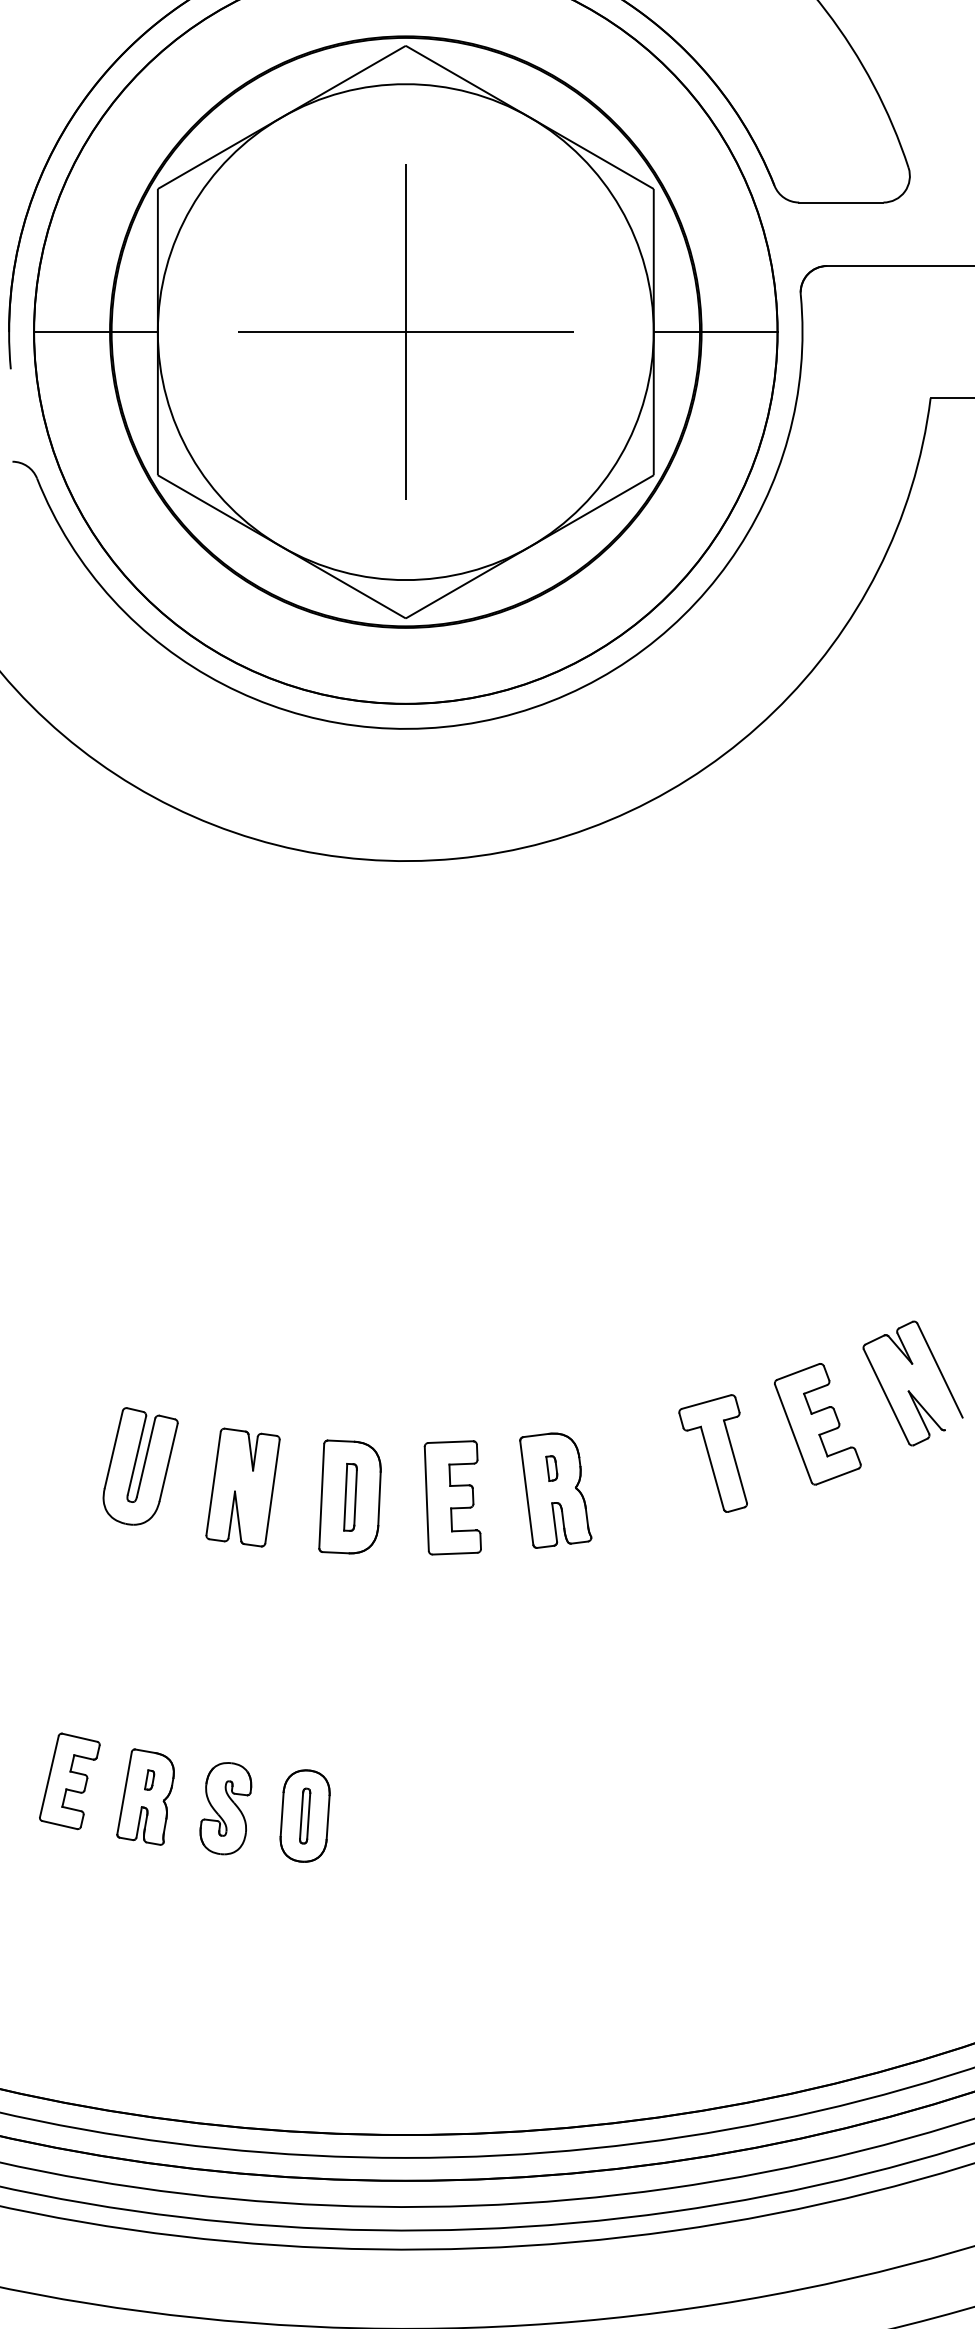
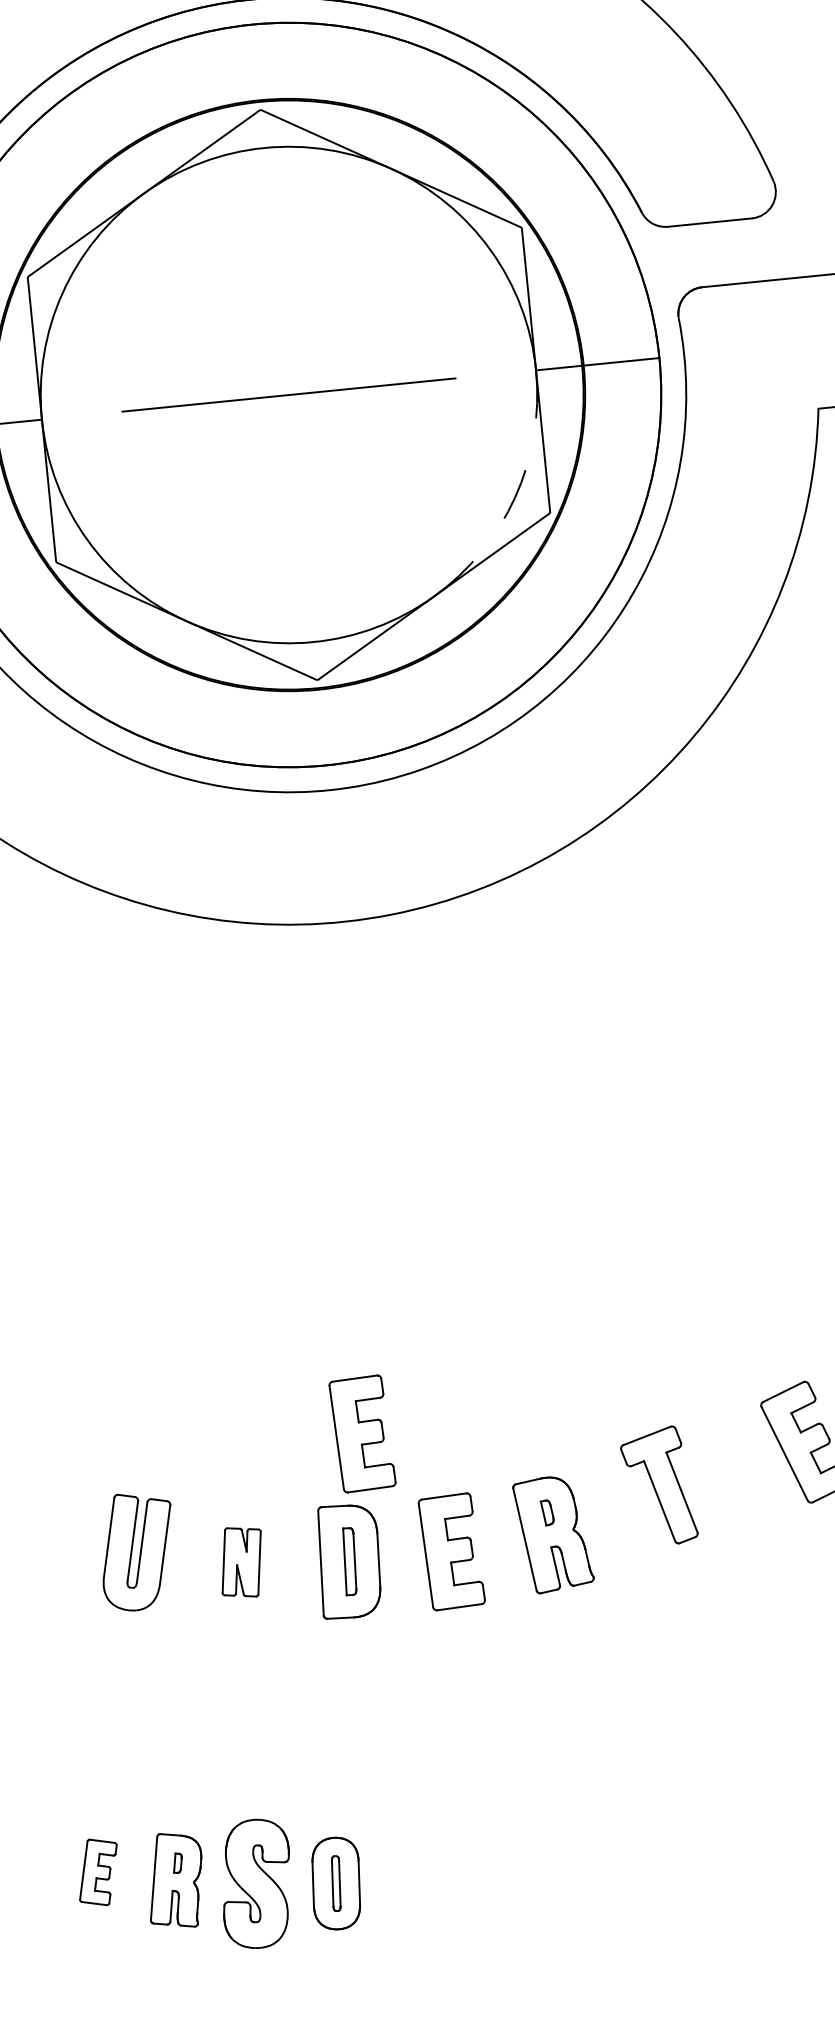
line: (405, 332) -> (288, 395), removed
arc: (620, 456) -> (515, 497), solid -> dashed
part: (375, 1371) -> (362, 1433), added
part: (712, 1453) -> (658, 1486), moved
part: (242, 1487) -> (241, 1562), size x0.6
part: (69, 1781) -> (98, 1872), size x0.7
part: (225, 1808) -> (256, 1883), size x1.4

